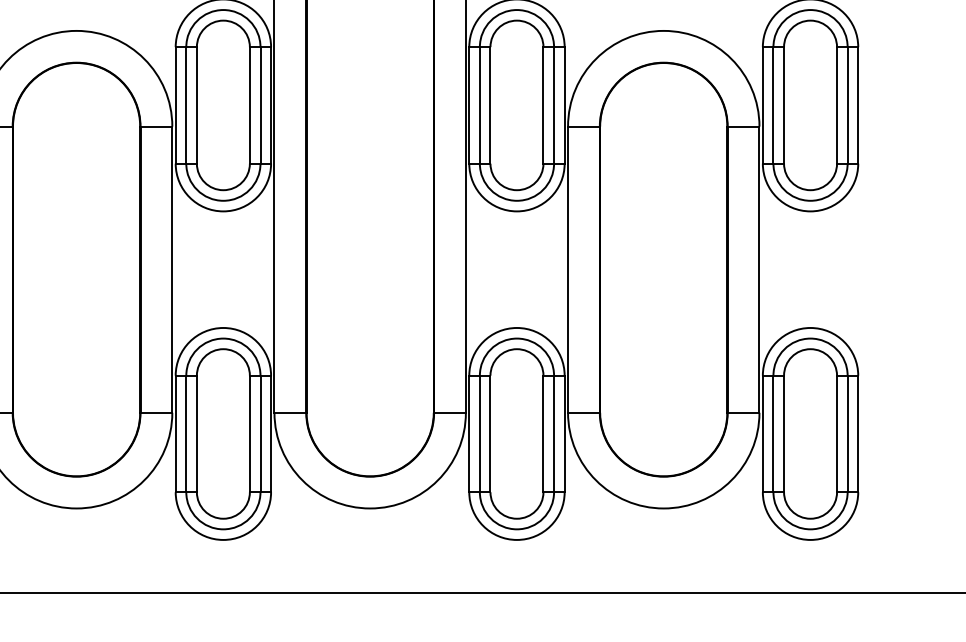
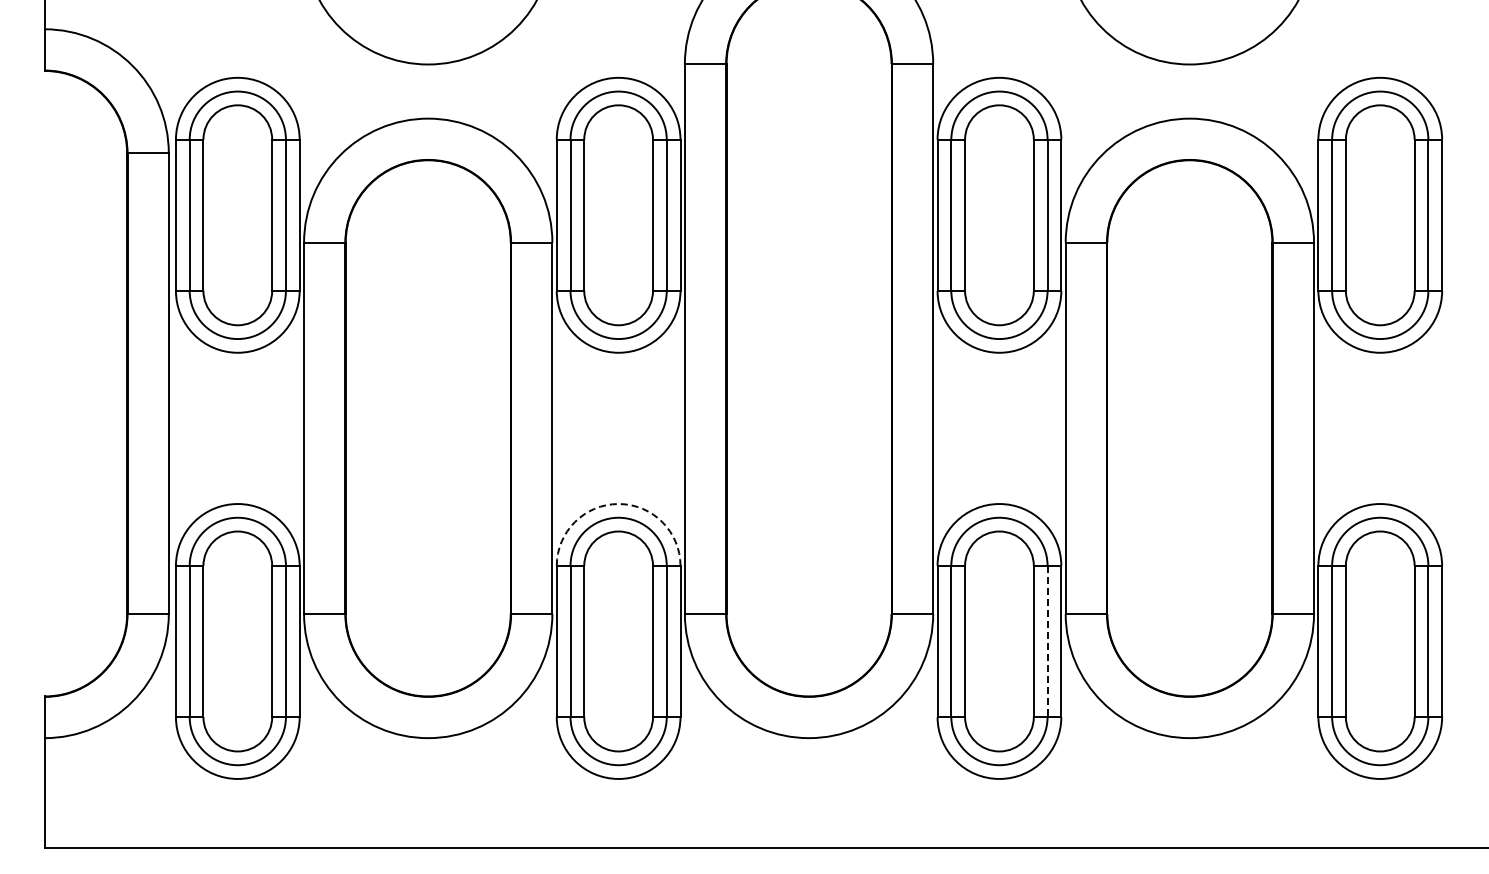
arc: (223, 328) -> (618, 504), solid -> dashed
line: (554, 433) -> (1047, 641), solid -> dashed

